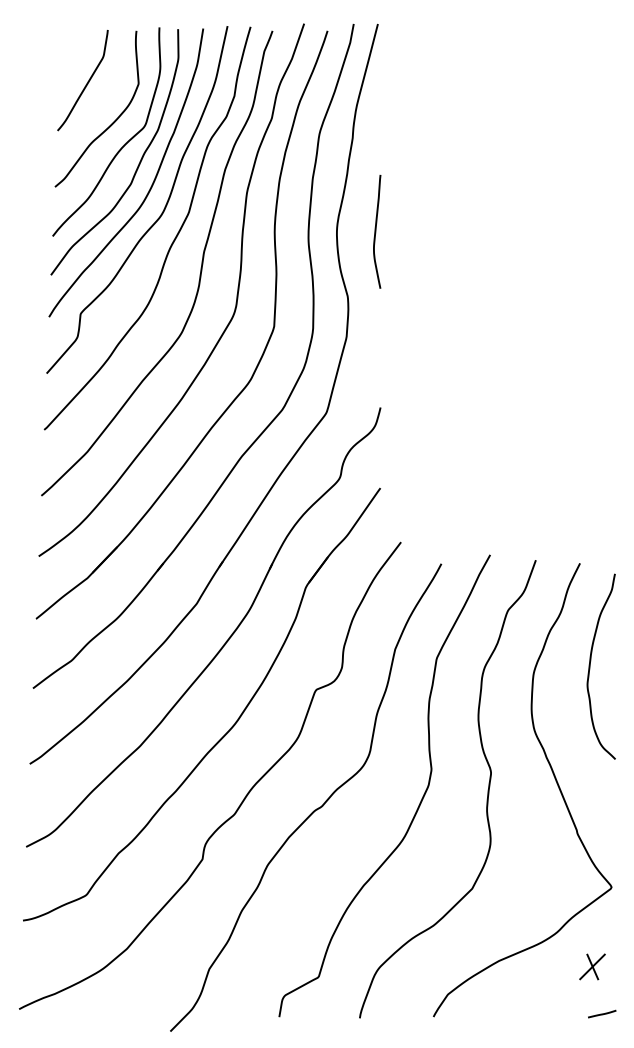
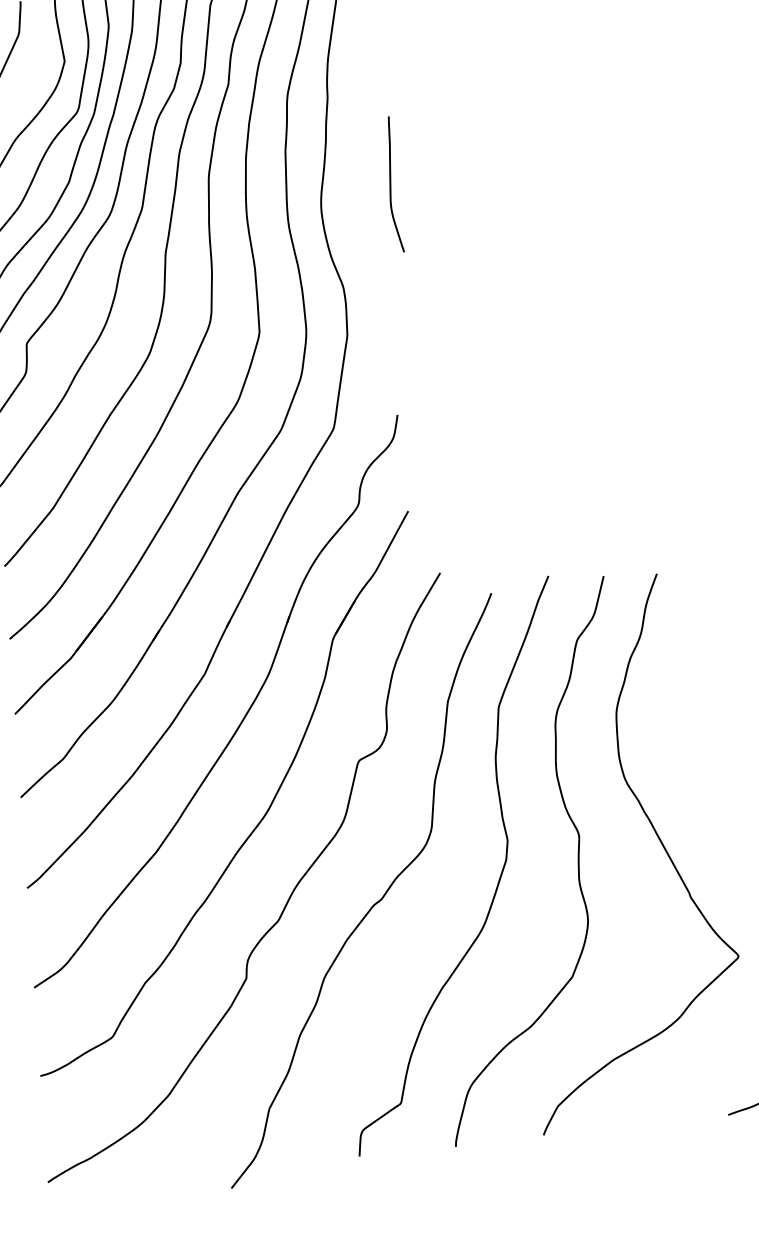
curve: (376, 231) -> (391, 184), moved
curve: (590, 666) -> (683, 695), removed
part: (592, 966) -> (726, 1053), removed

